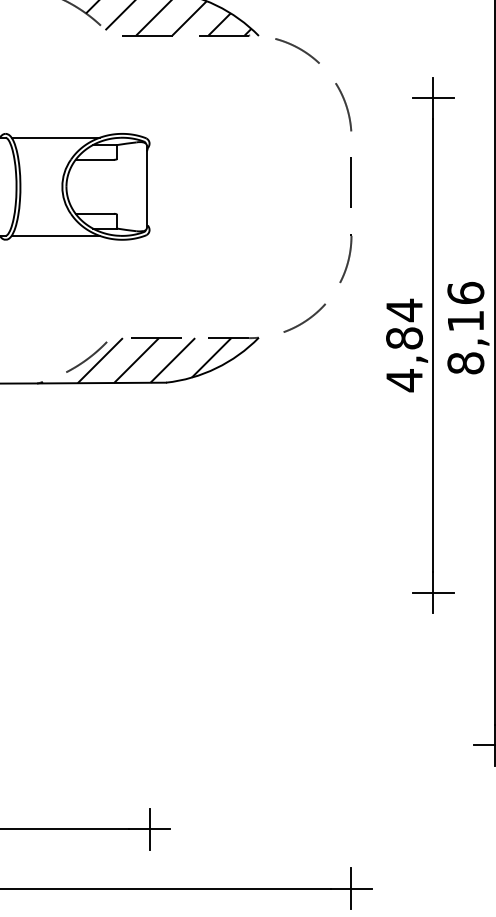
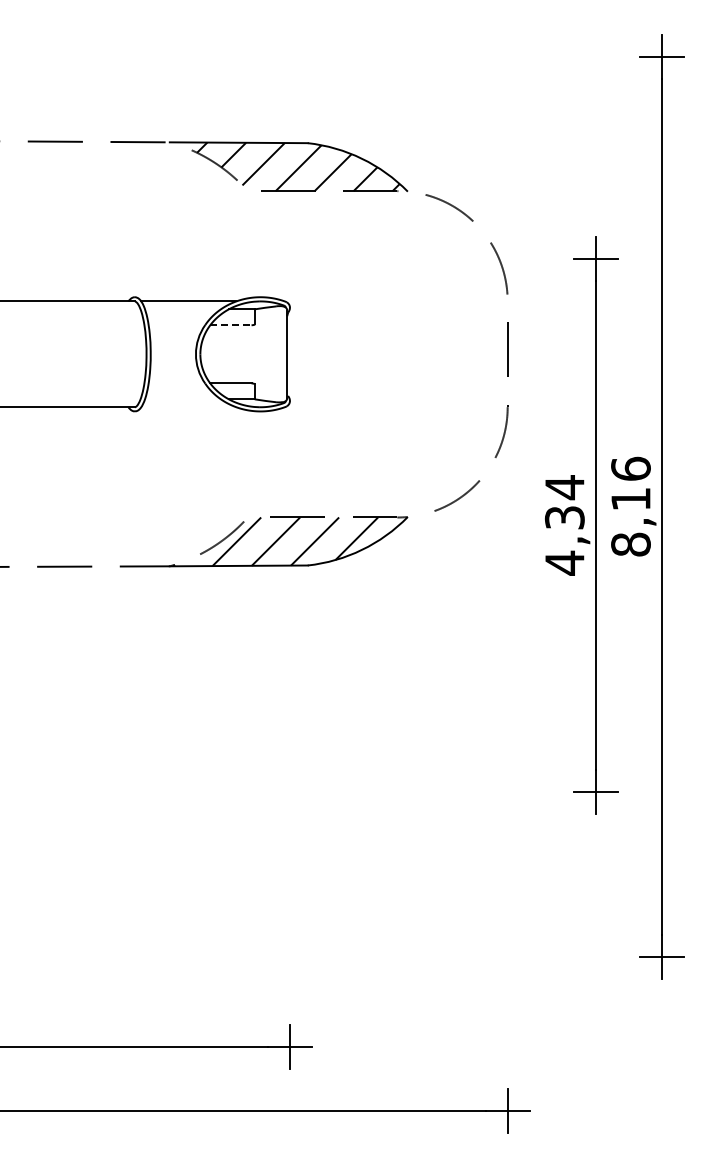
line: (94, 160) -> (230, 325), solid -> dashed
line: (55, 236) -> (188, 407), removed
text: (404, 338) -> (564, 517), 4,84 -> 4,34

